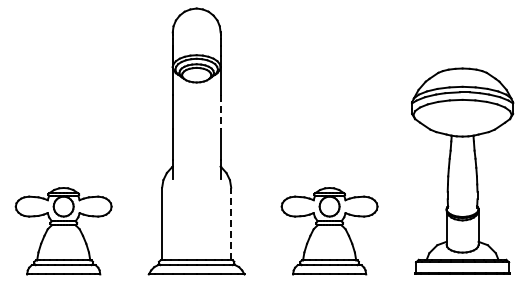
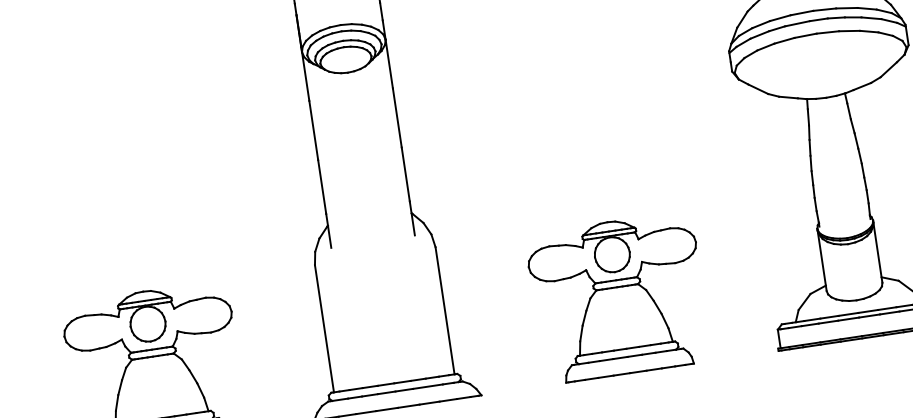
line: (220, 112) -> (397, 118), dashed -> solid
line: (231, 223) -> (445, 309), dashed -> solid

